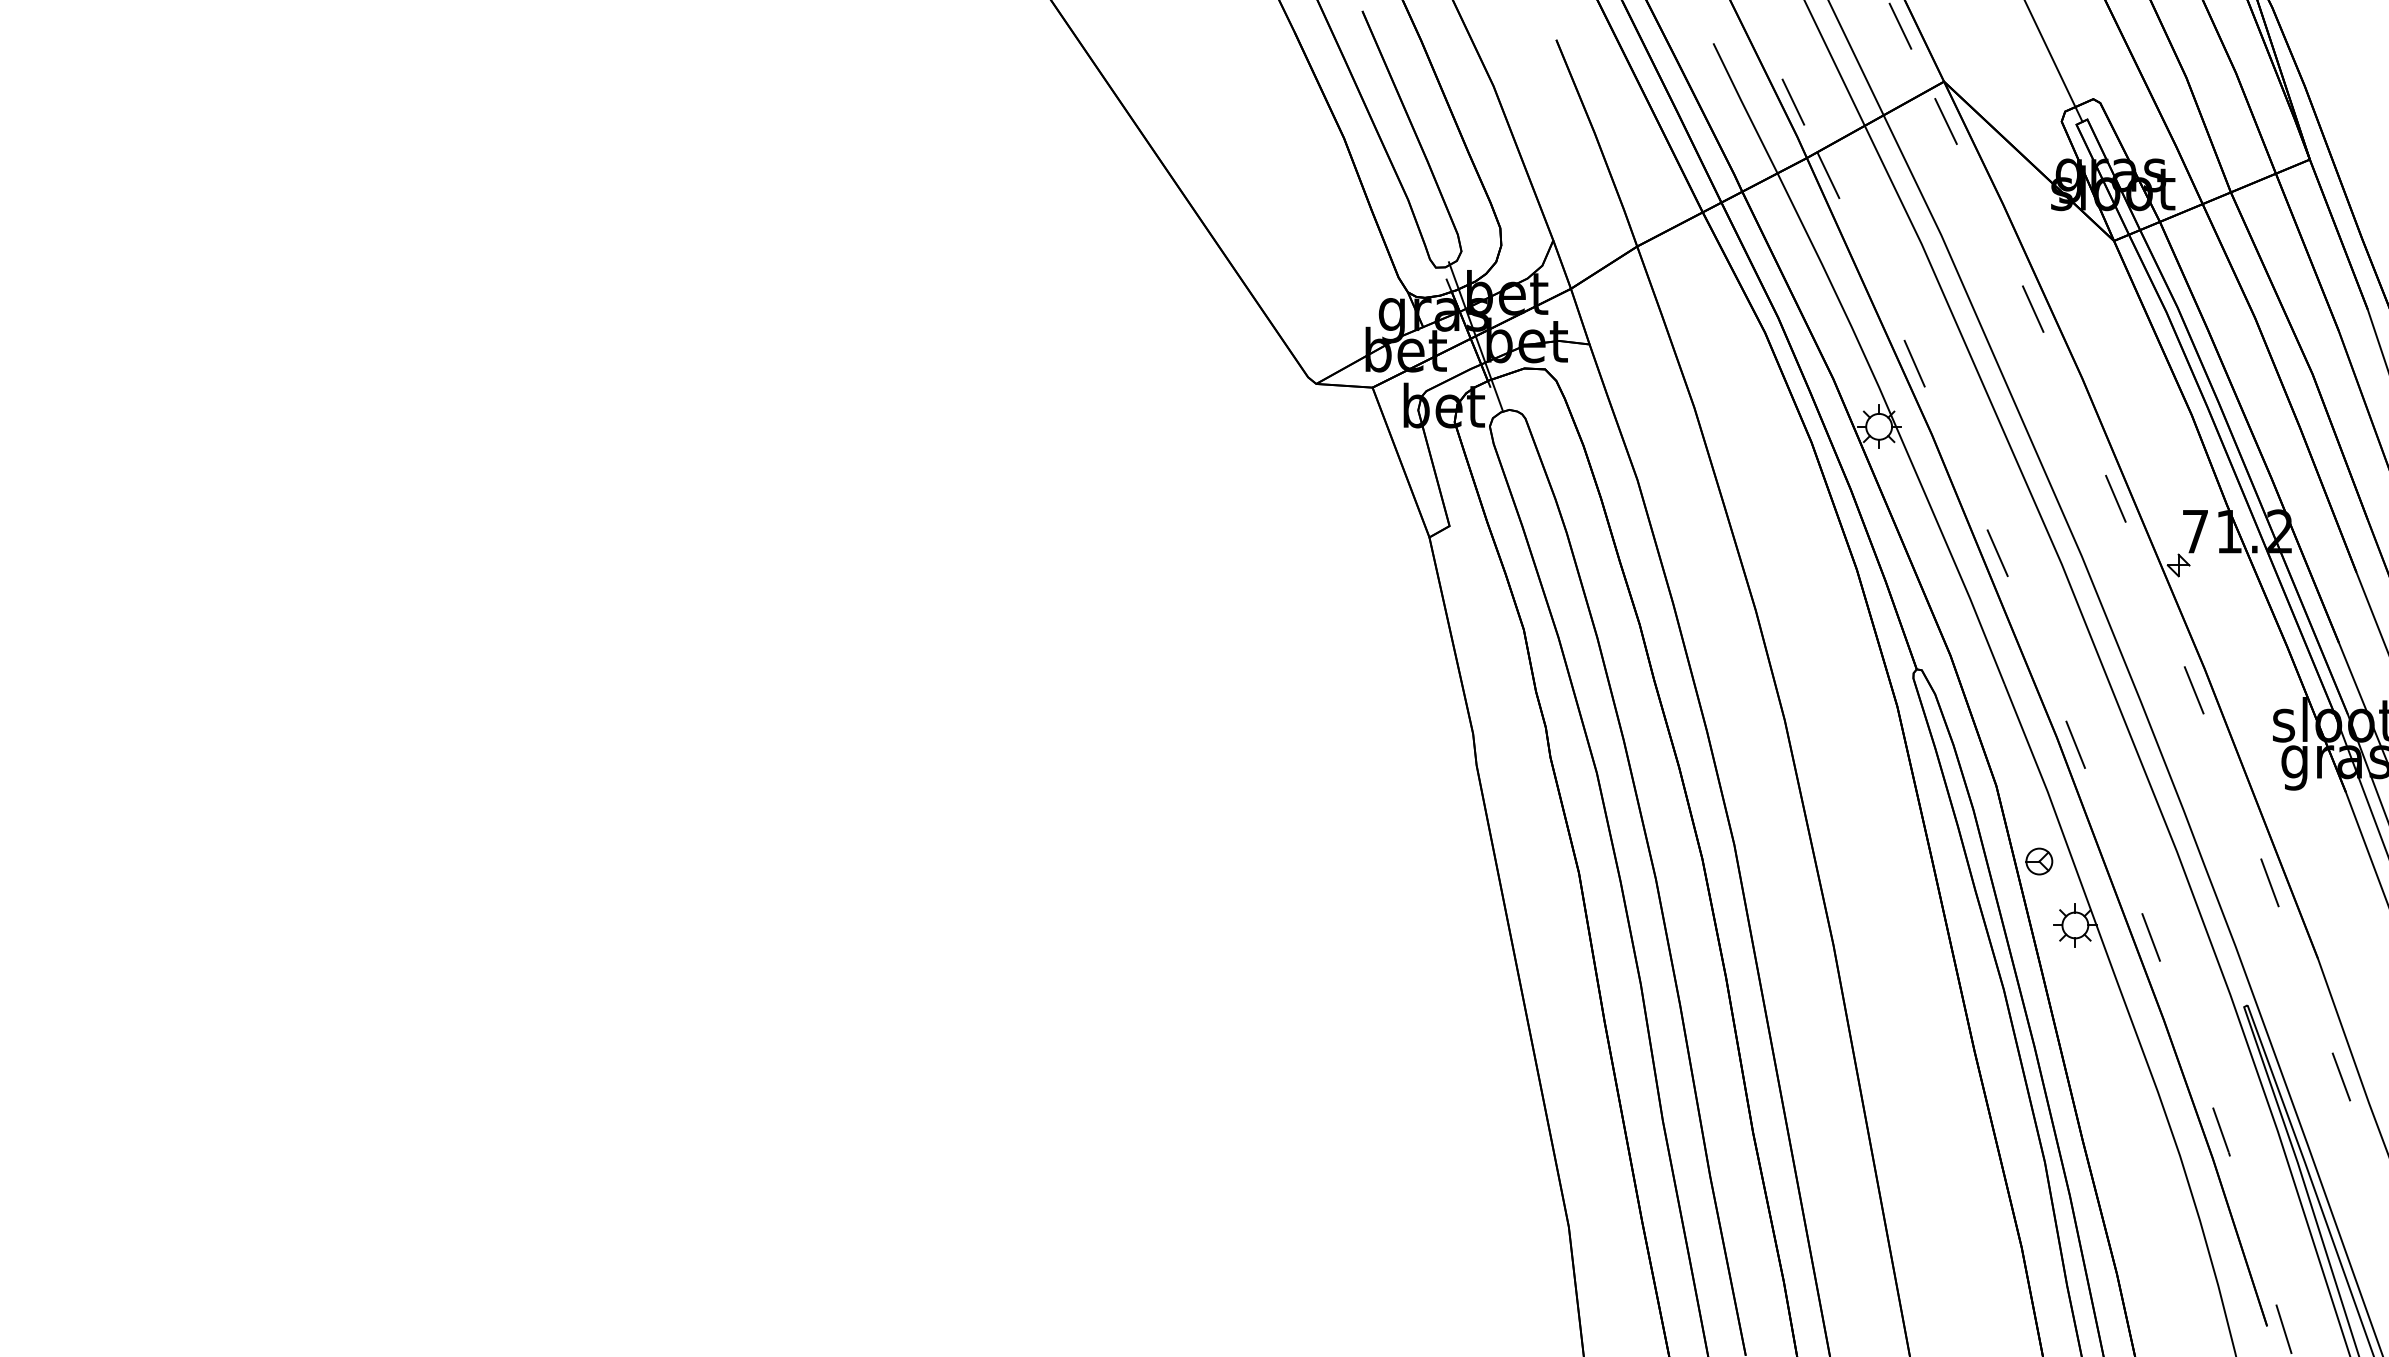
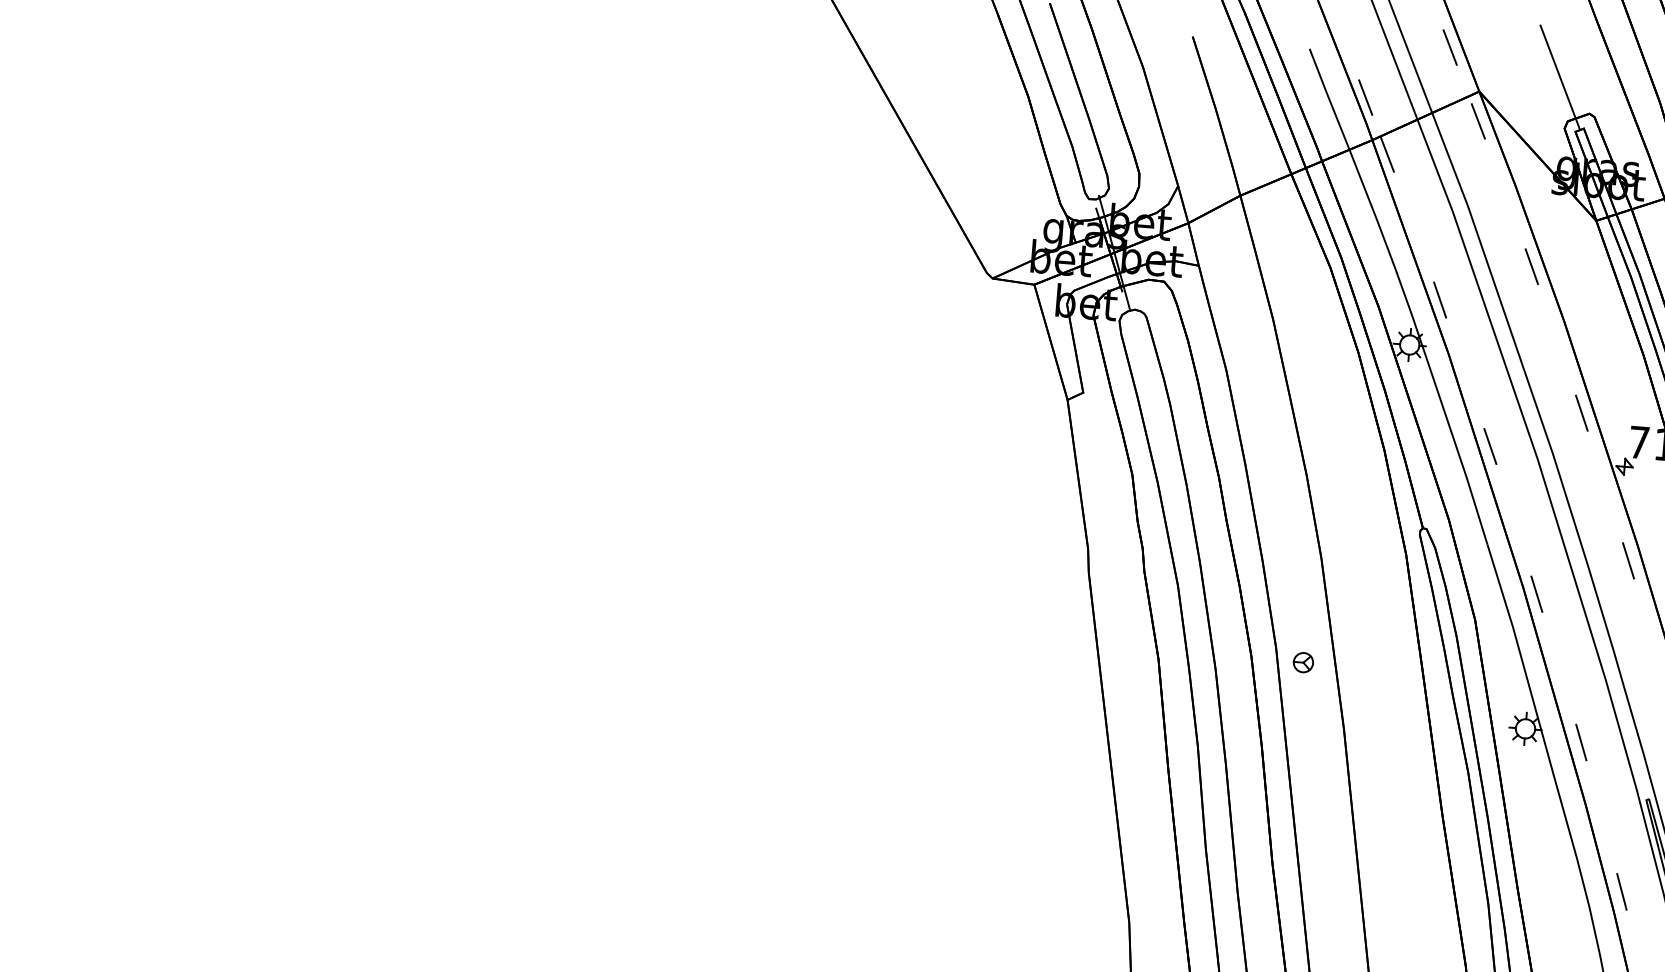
part: (2039, 861) -> (1303, 662), moved

